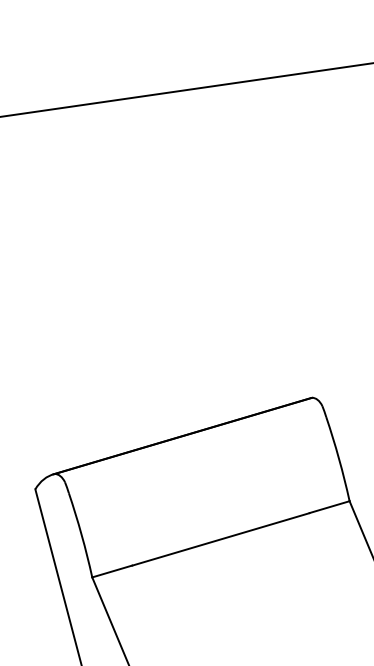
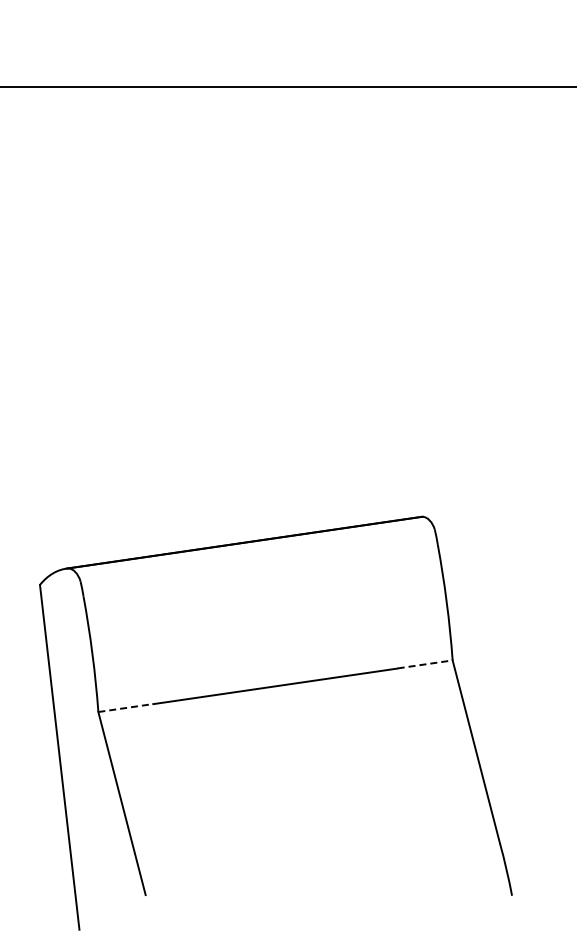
line: (329, 507) -> (425, 664), solid -> dashed
line: (112, 571) -> (125, 708), solid -> dashed

